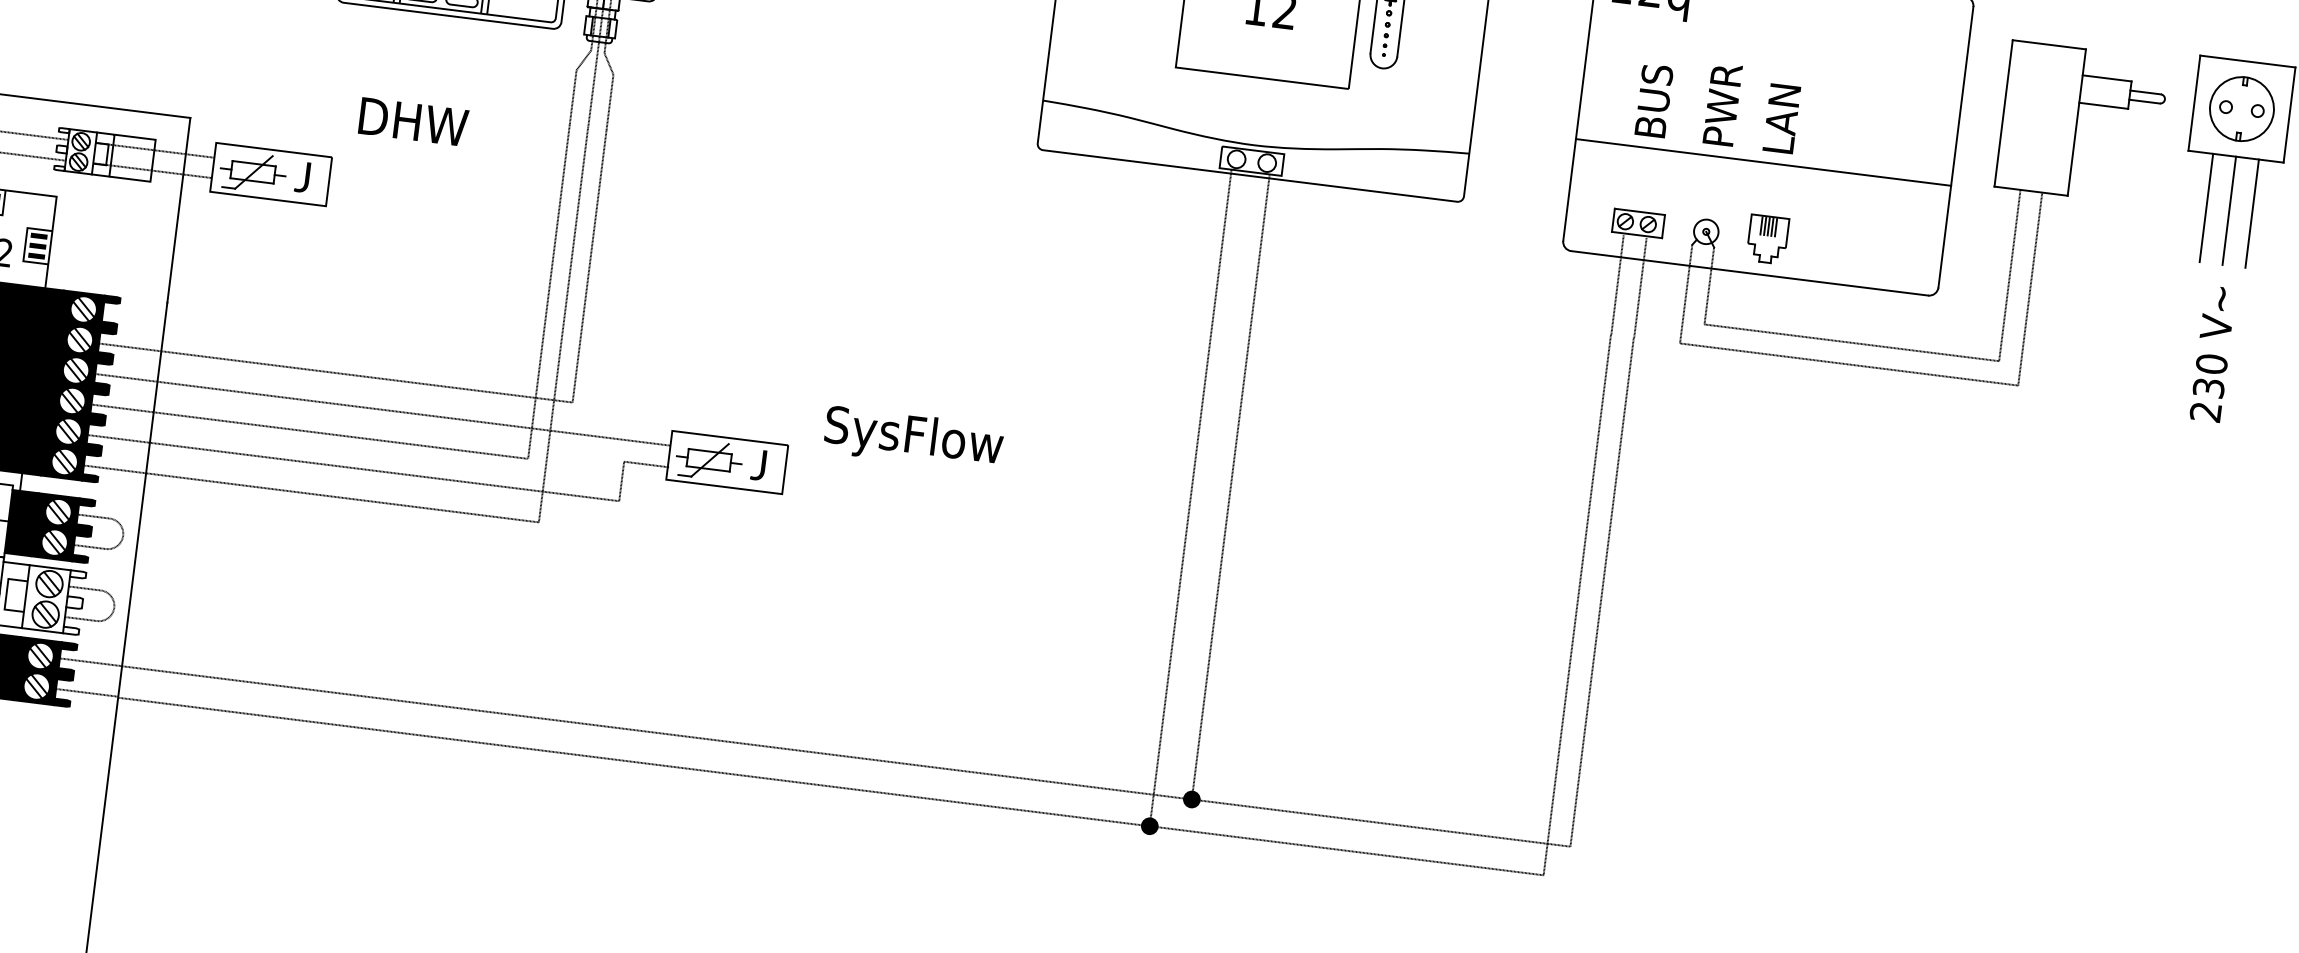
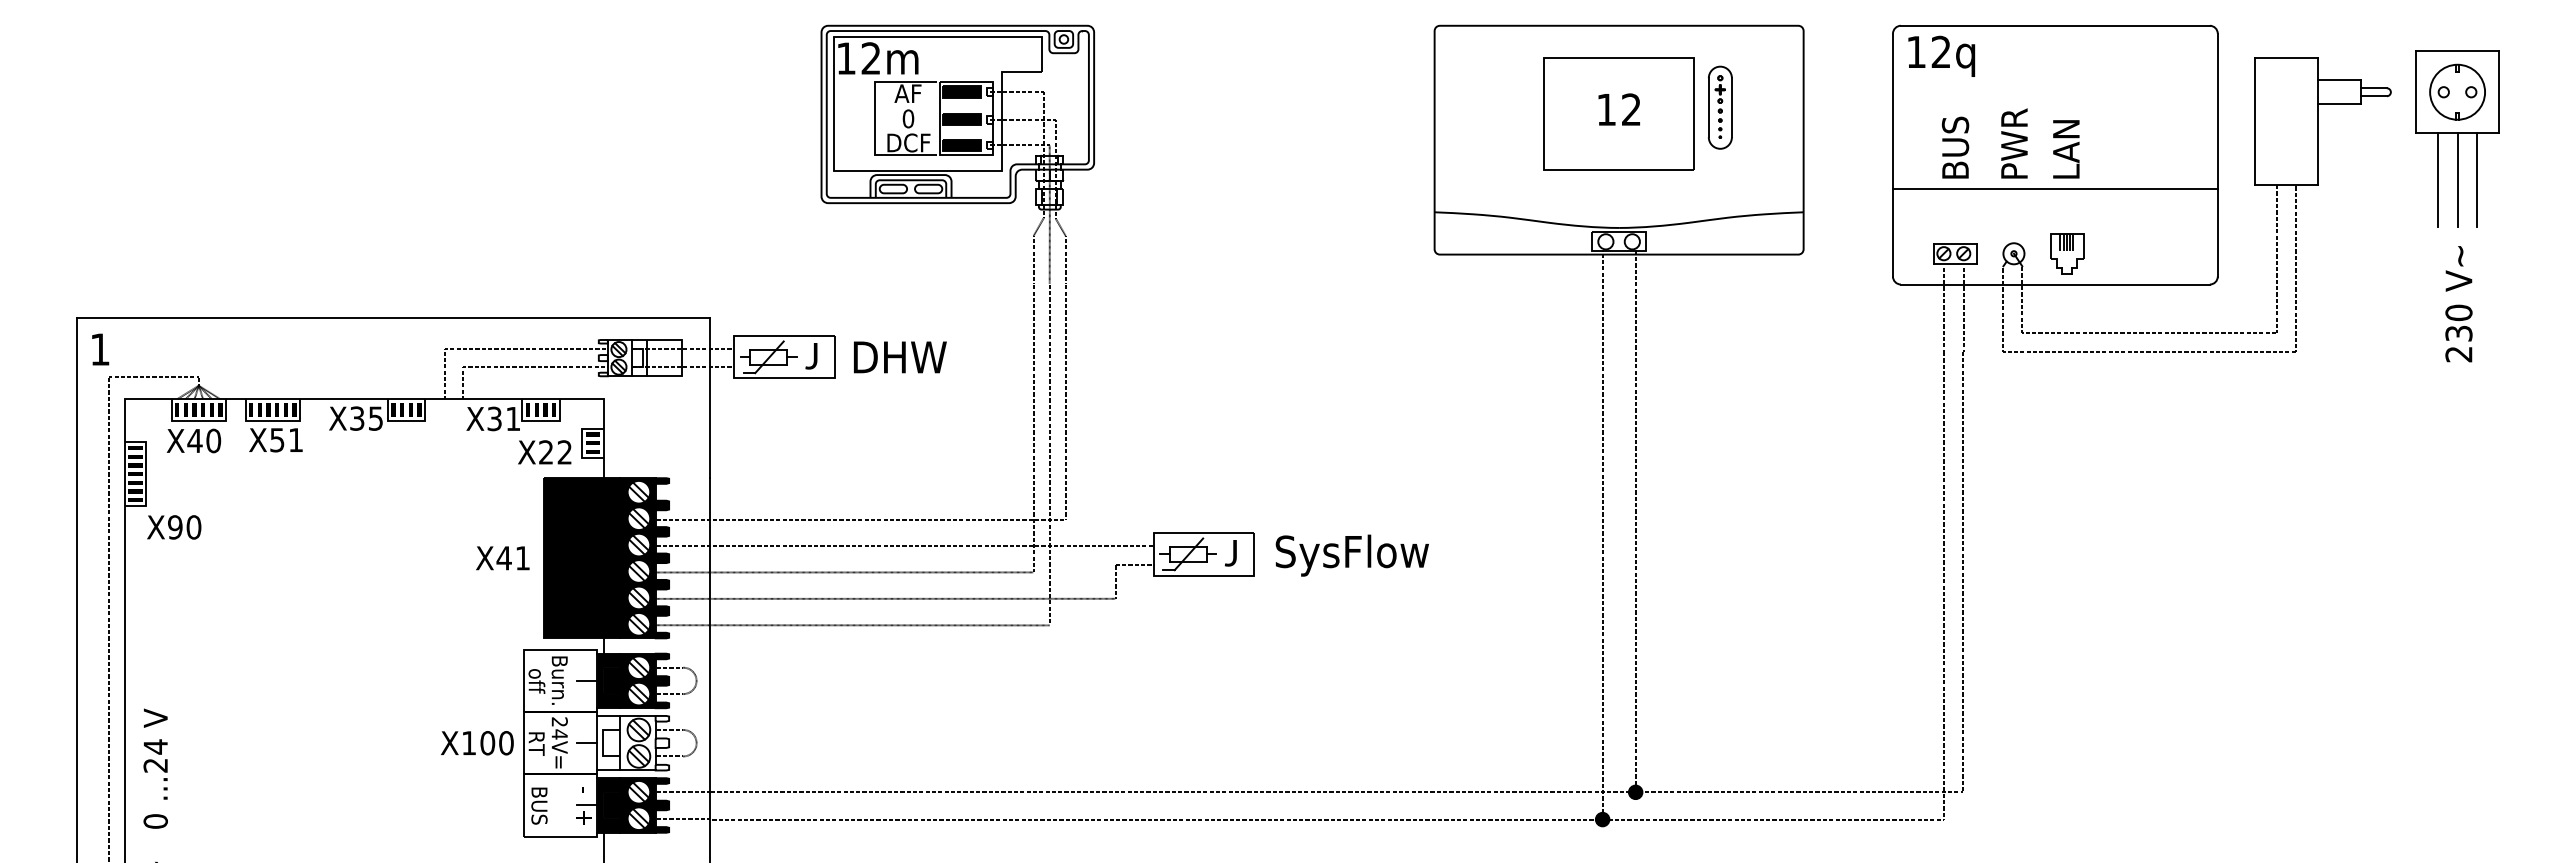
text: (413, 122) -> (900, 357), moved
text: (912, 438) -> (1351, 555), moved

